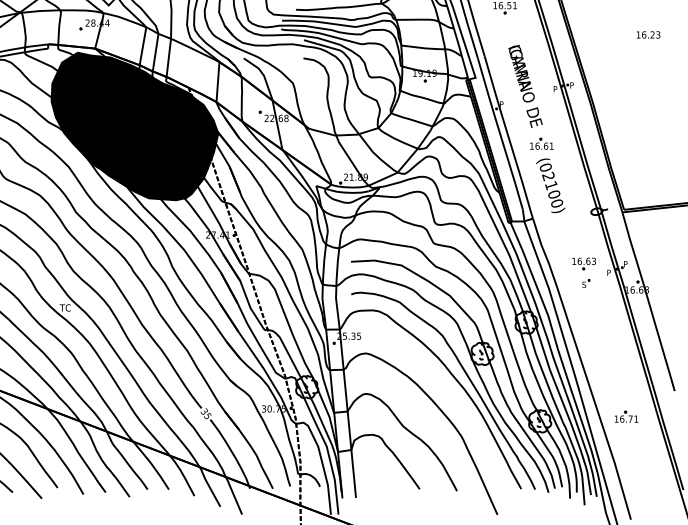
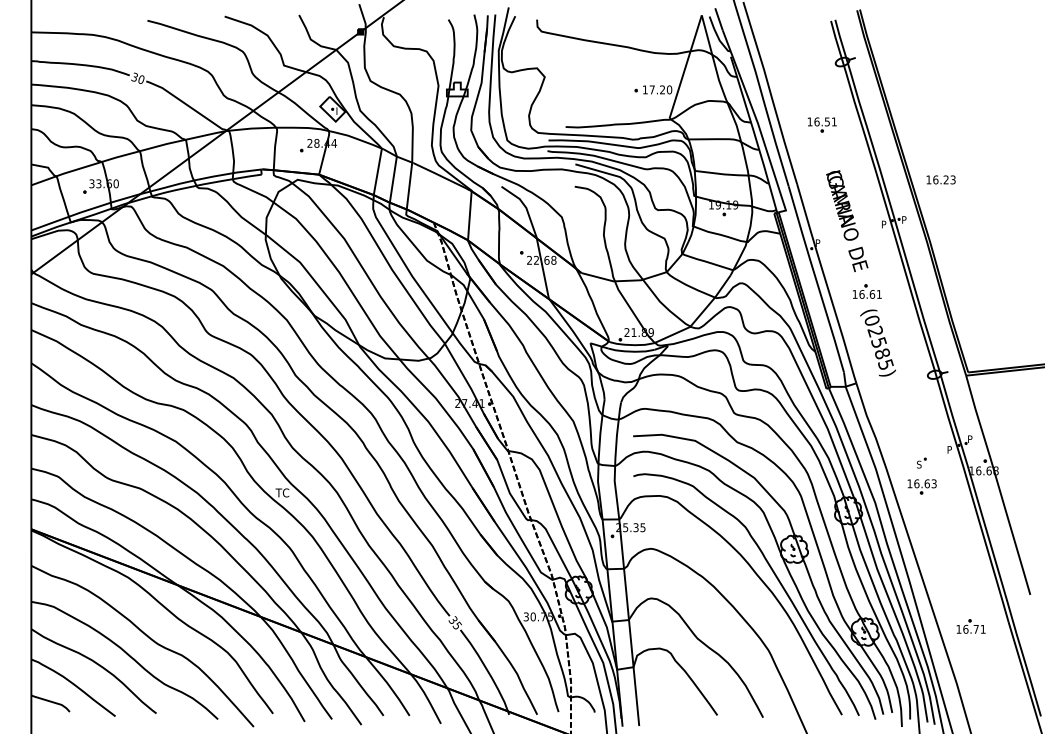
text: (647, 34) -> (940, 179), moved
fill: (134, 125) -> (367, 269), removed
text: (554, 194) -> (882, 353), (02100) -> (02585)
part: (583, 263) -> (921, 486), moved

